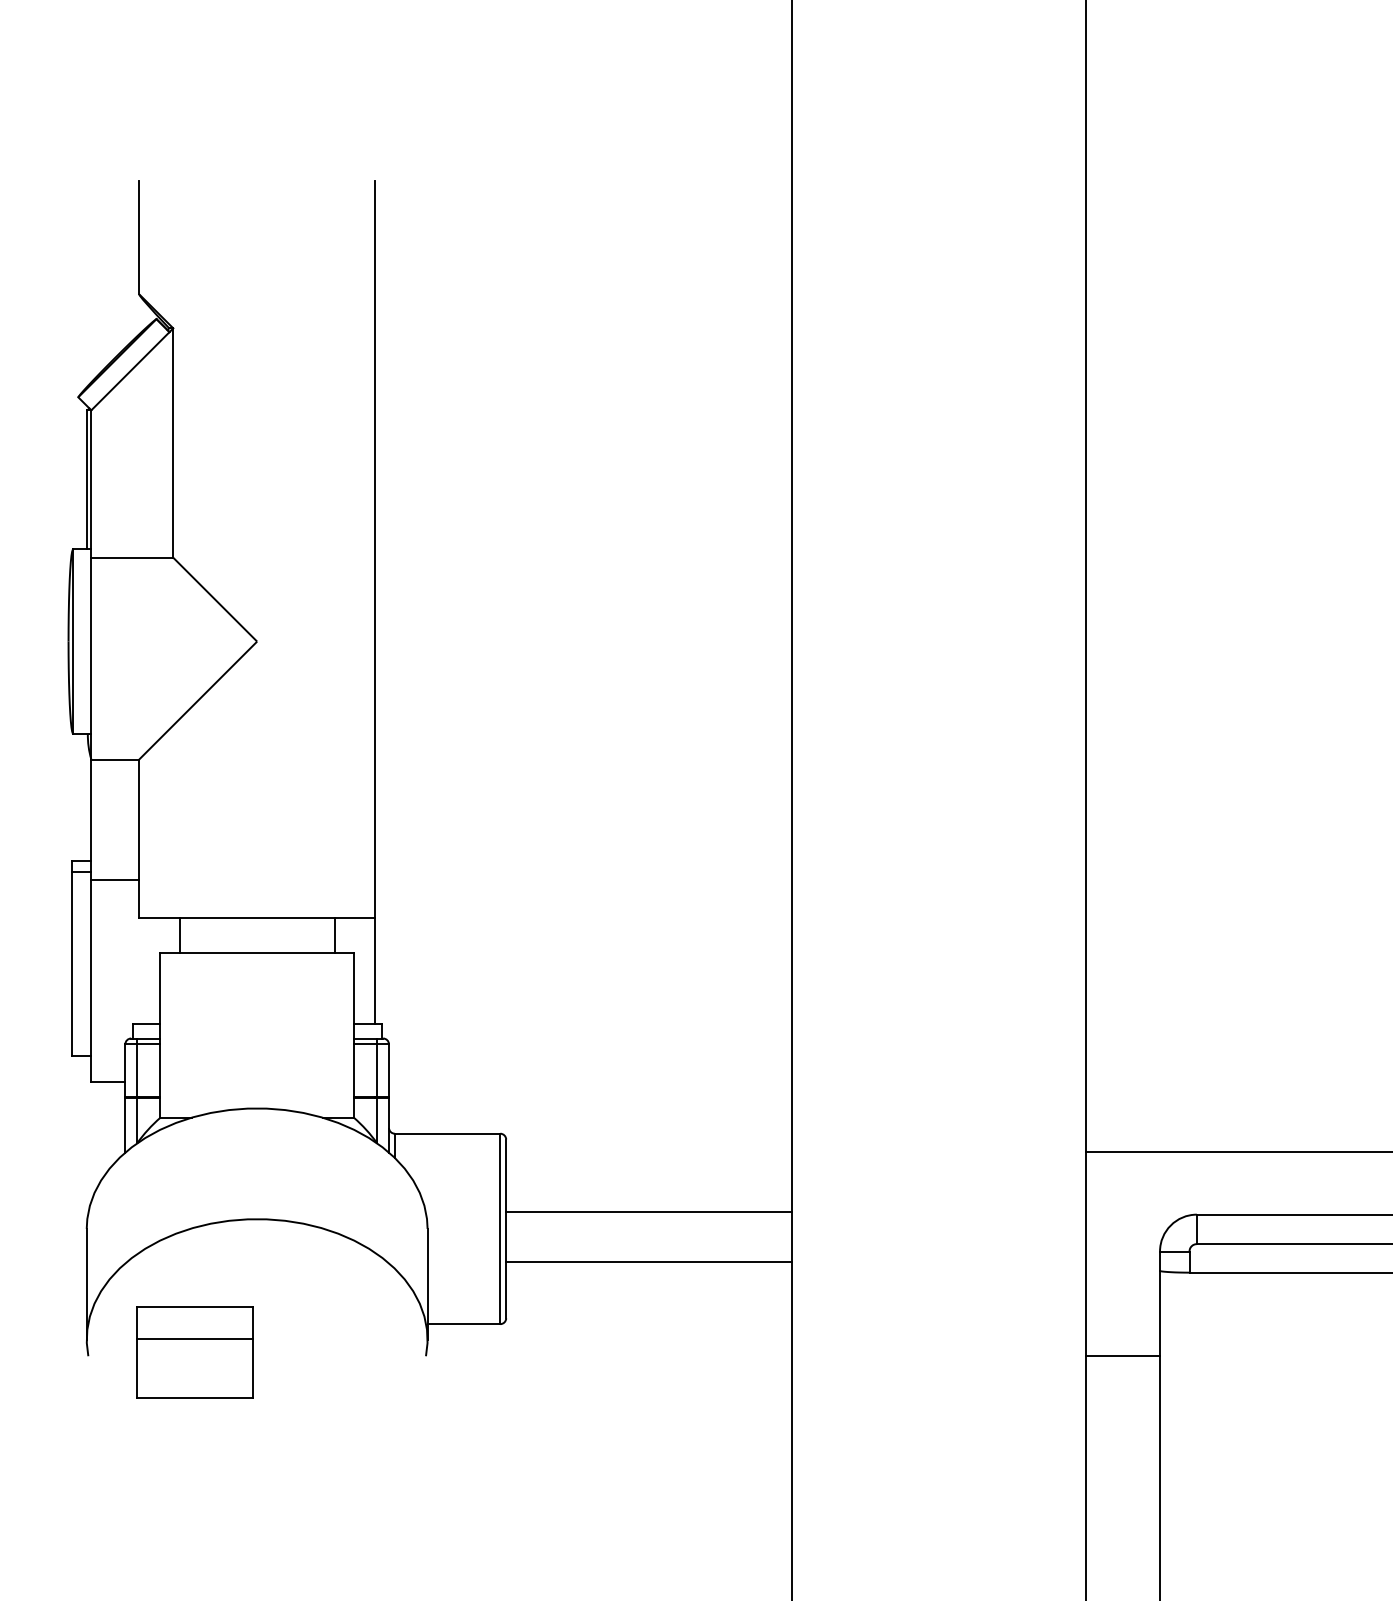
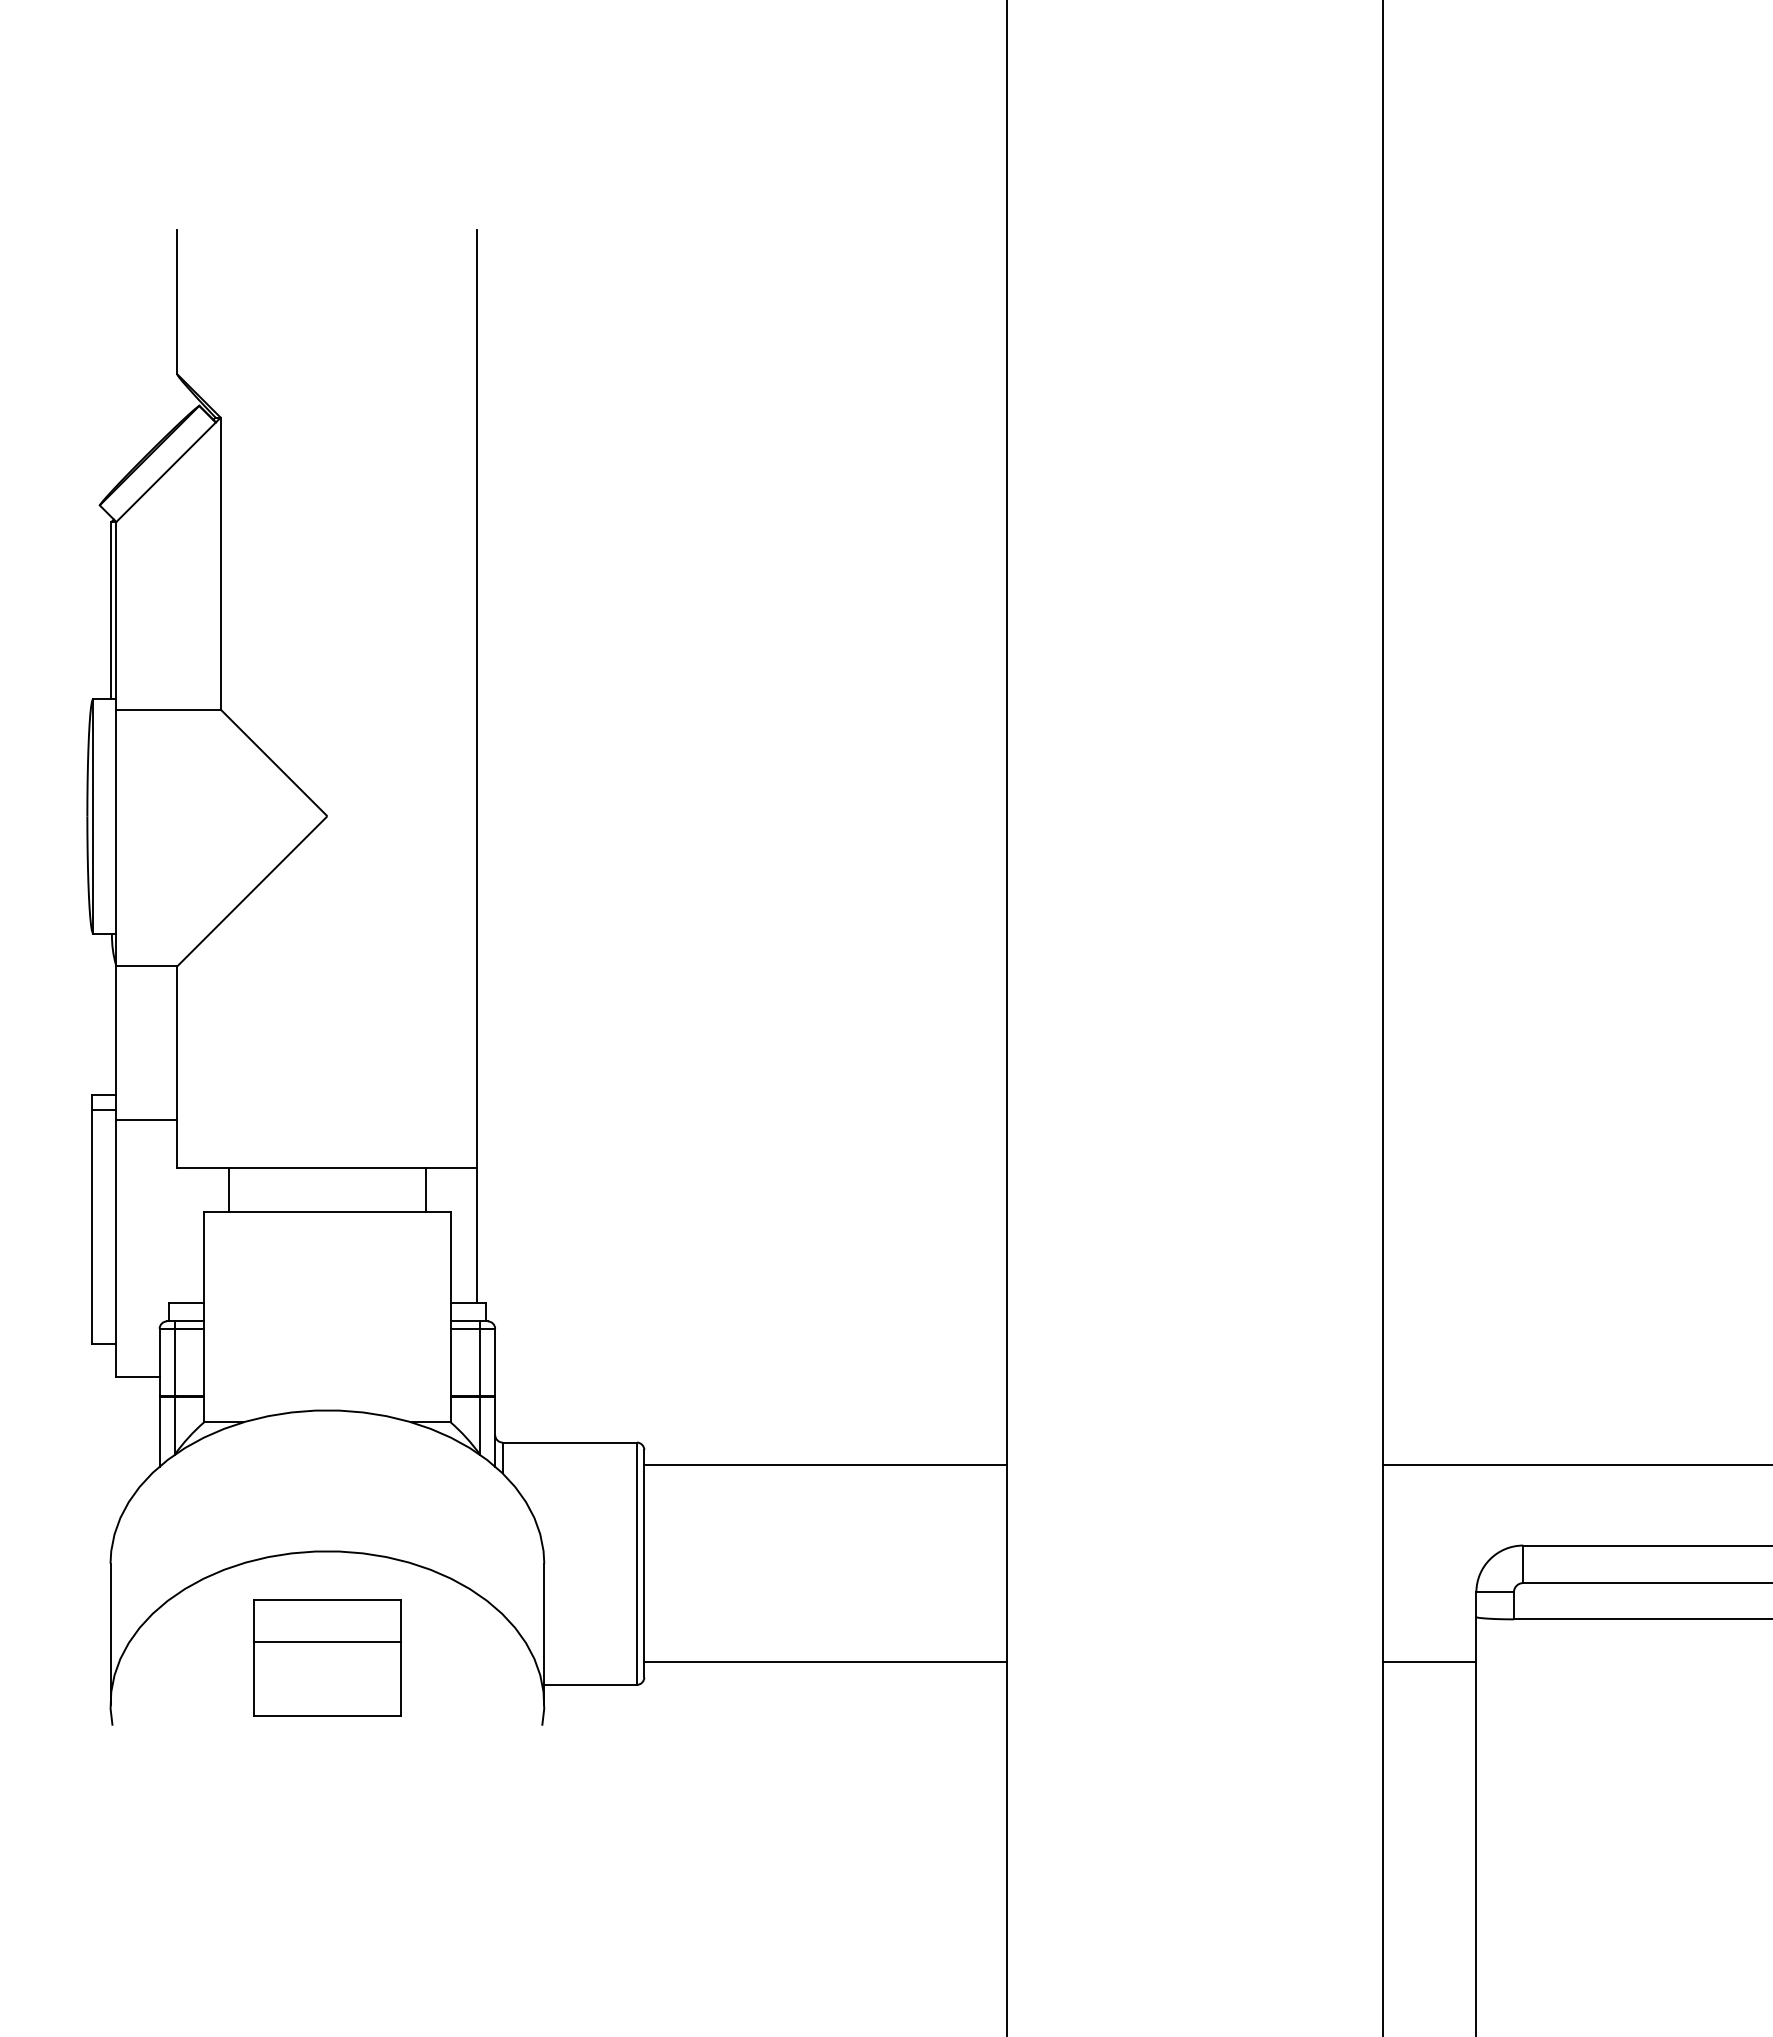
line: (648, 1211) -> (825, 1465), moved
line: (648, 1262) -> (825, 1662), moved
part: (194, 1352) -> (326, 1658), moved
line: (1123, 1356) -> (1429, 1662), moved

